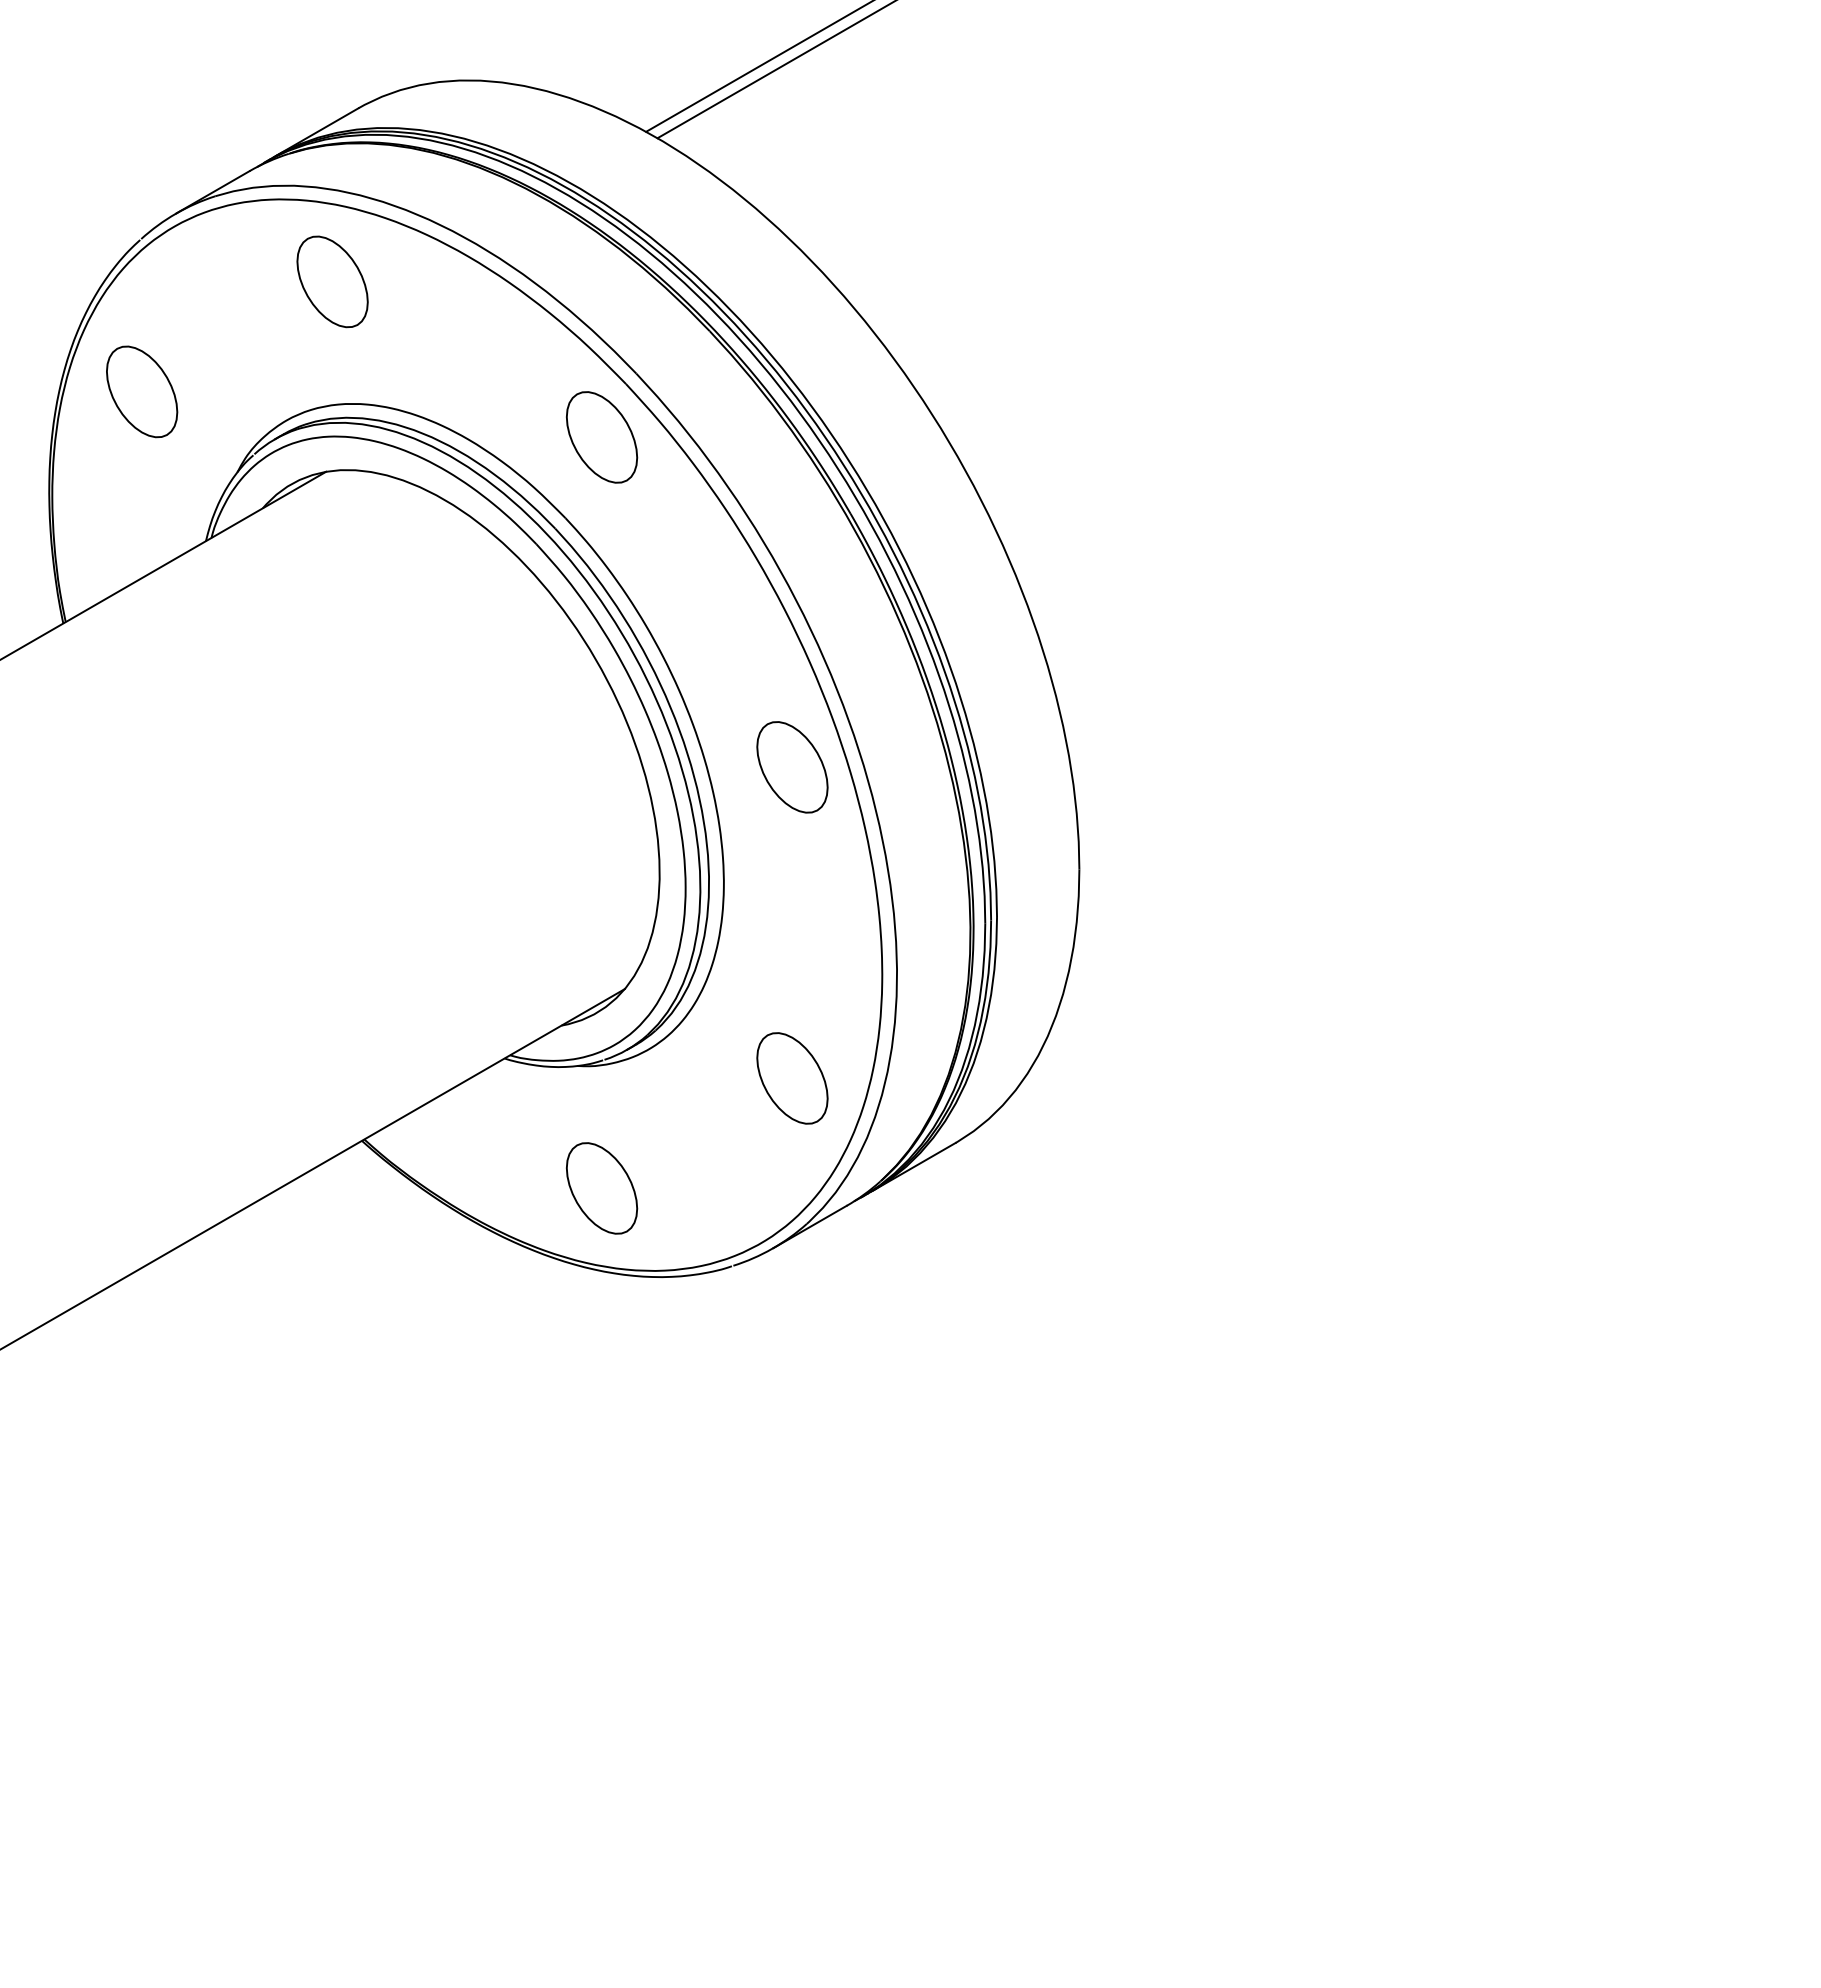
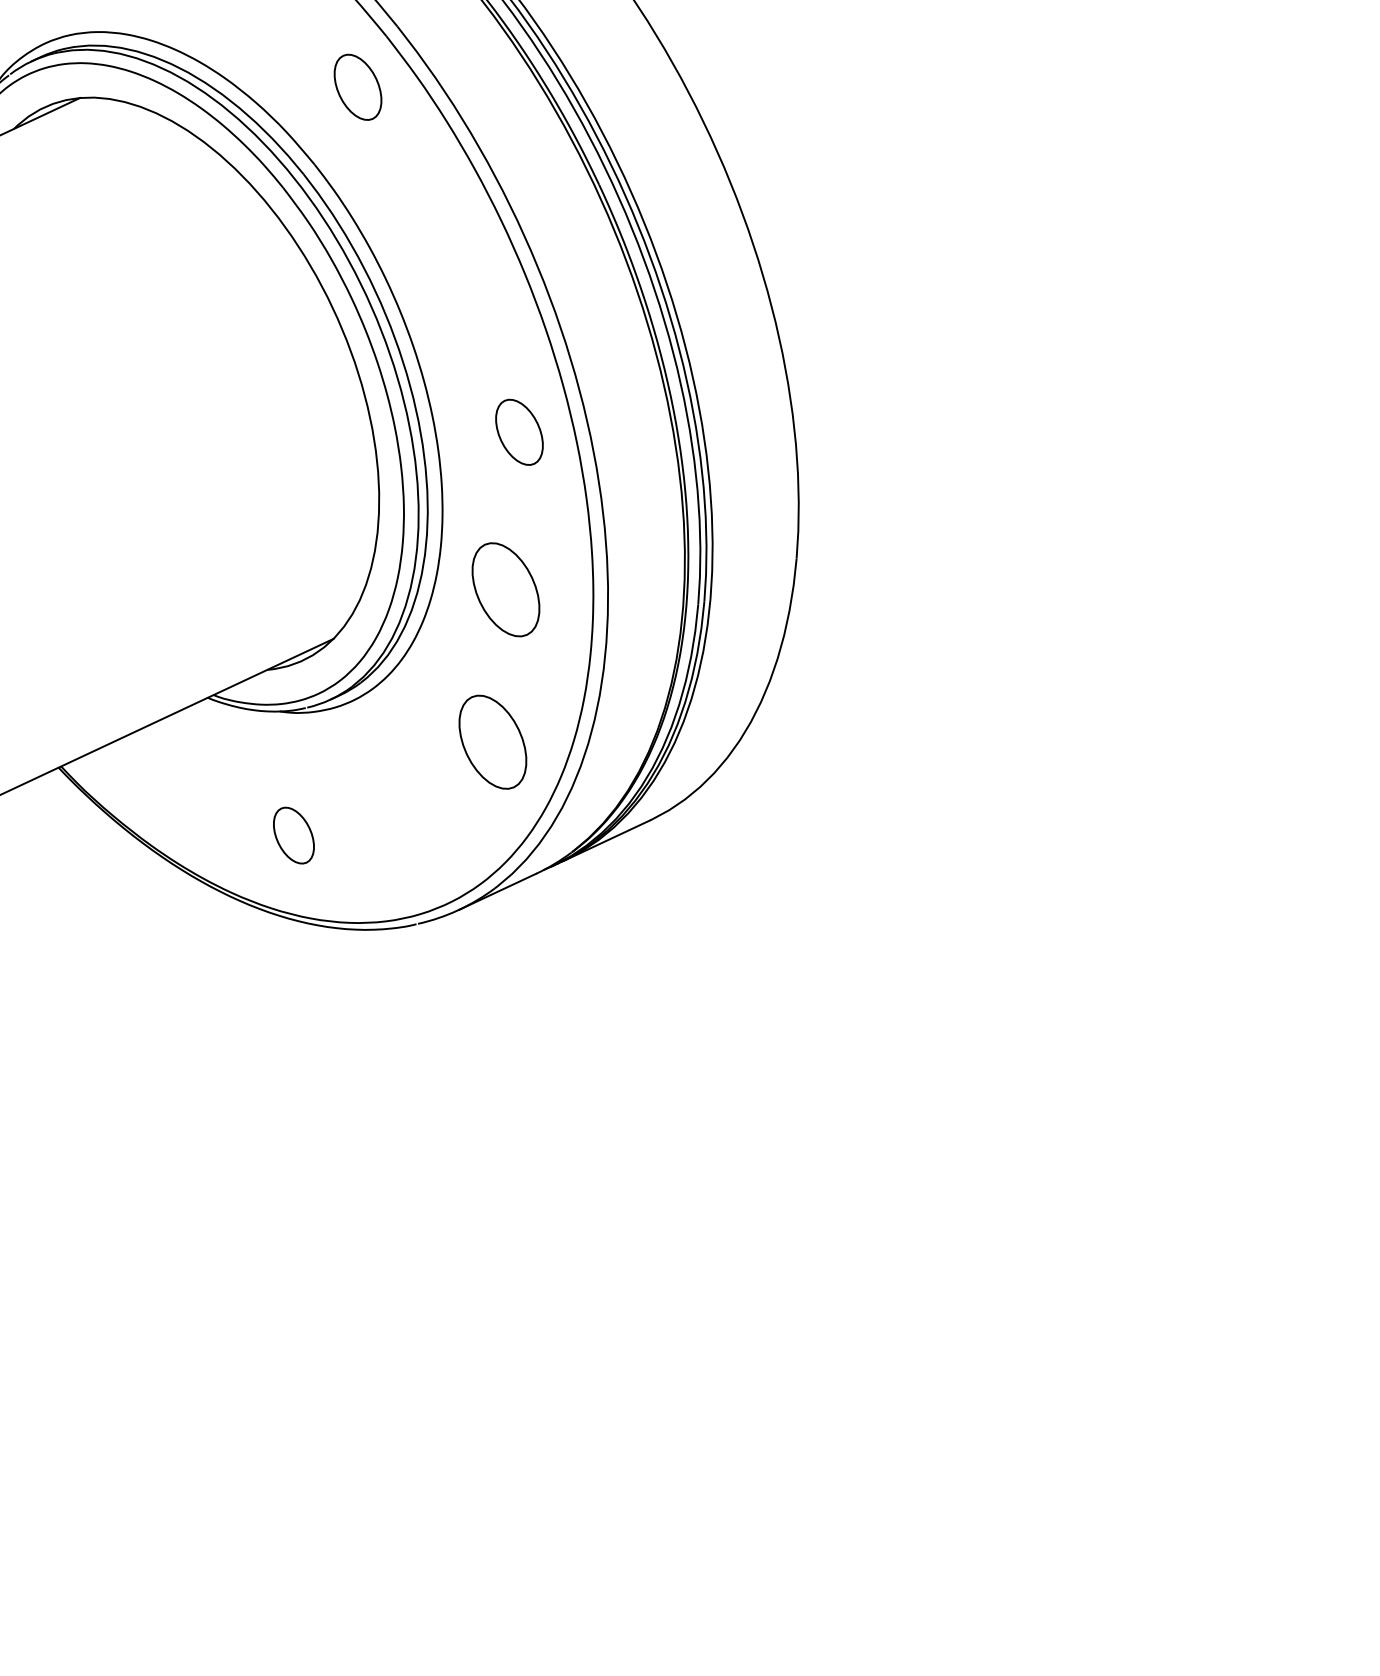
part: (602, 437) -> (358, 87), size x0.7
part: (792, 767) -> (519, 432), size x0.7
part: (792, 925) -> (506, 589), added
part: (602, 1188) -> (294, 835), size x0.6

